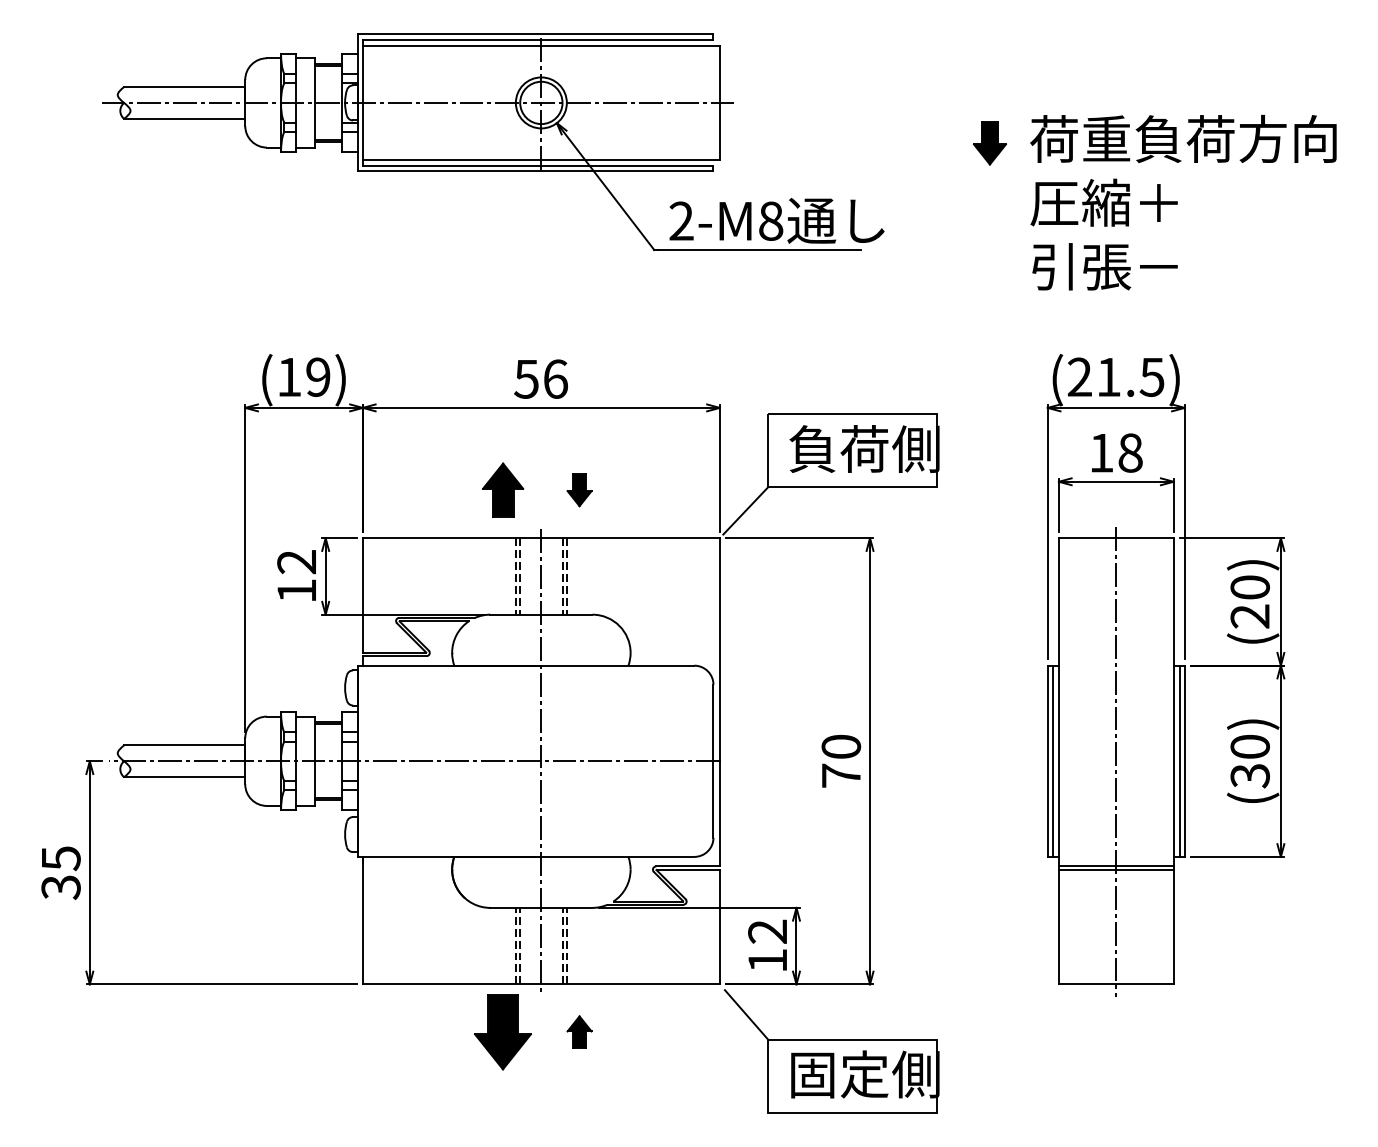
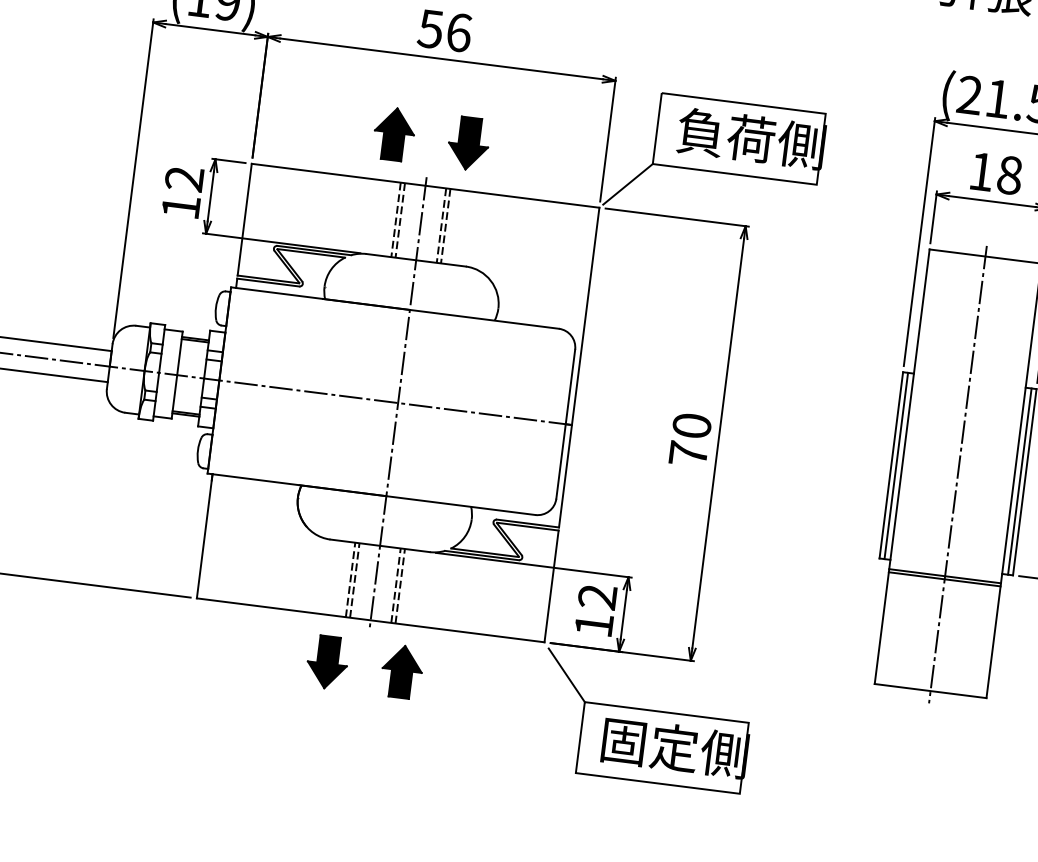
part: (579, 490) -> (468, 144), size x1.67
part: (579, 1031) -> (402, 670), size x1.67
part: (503, 1032) -> (327, 662), size x0.71

